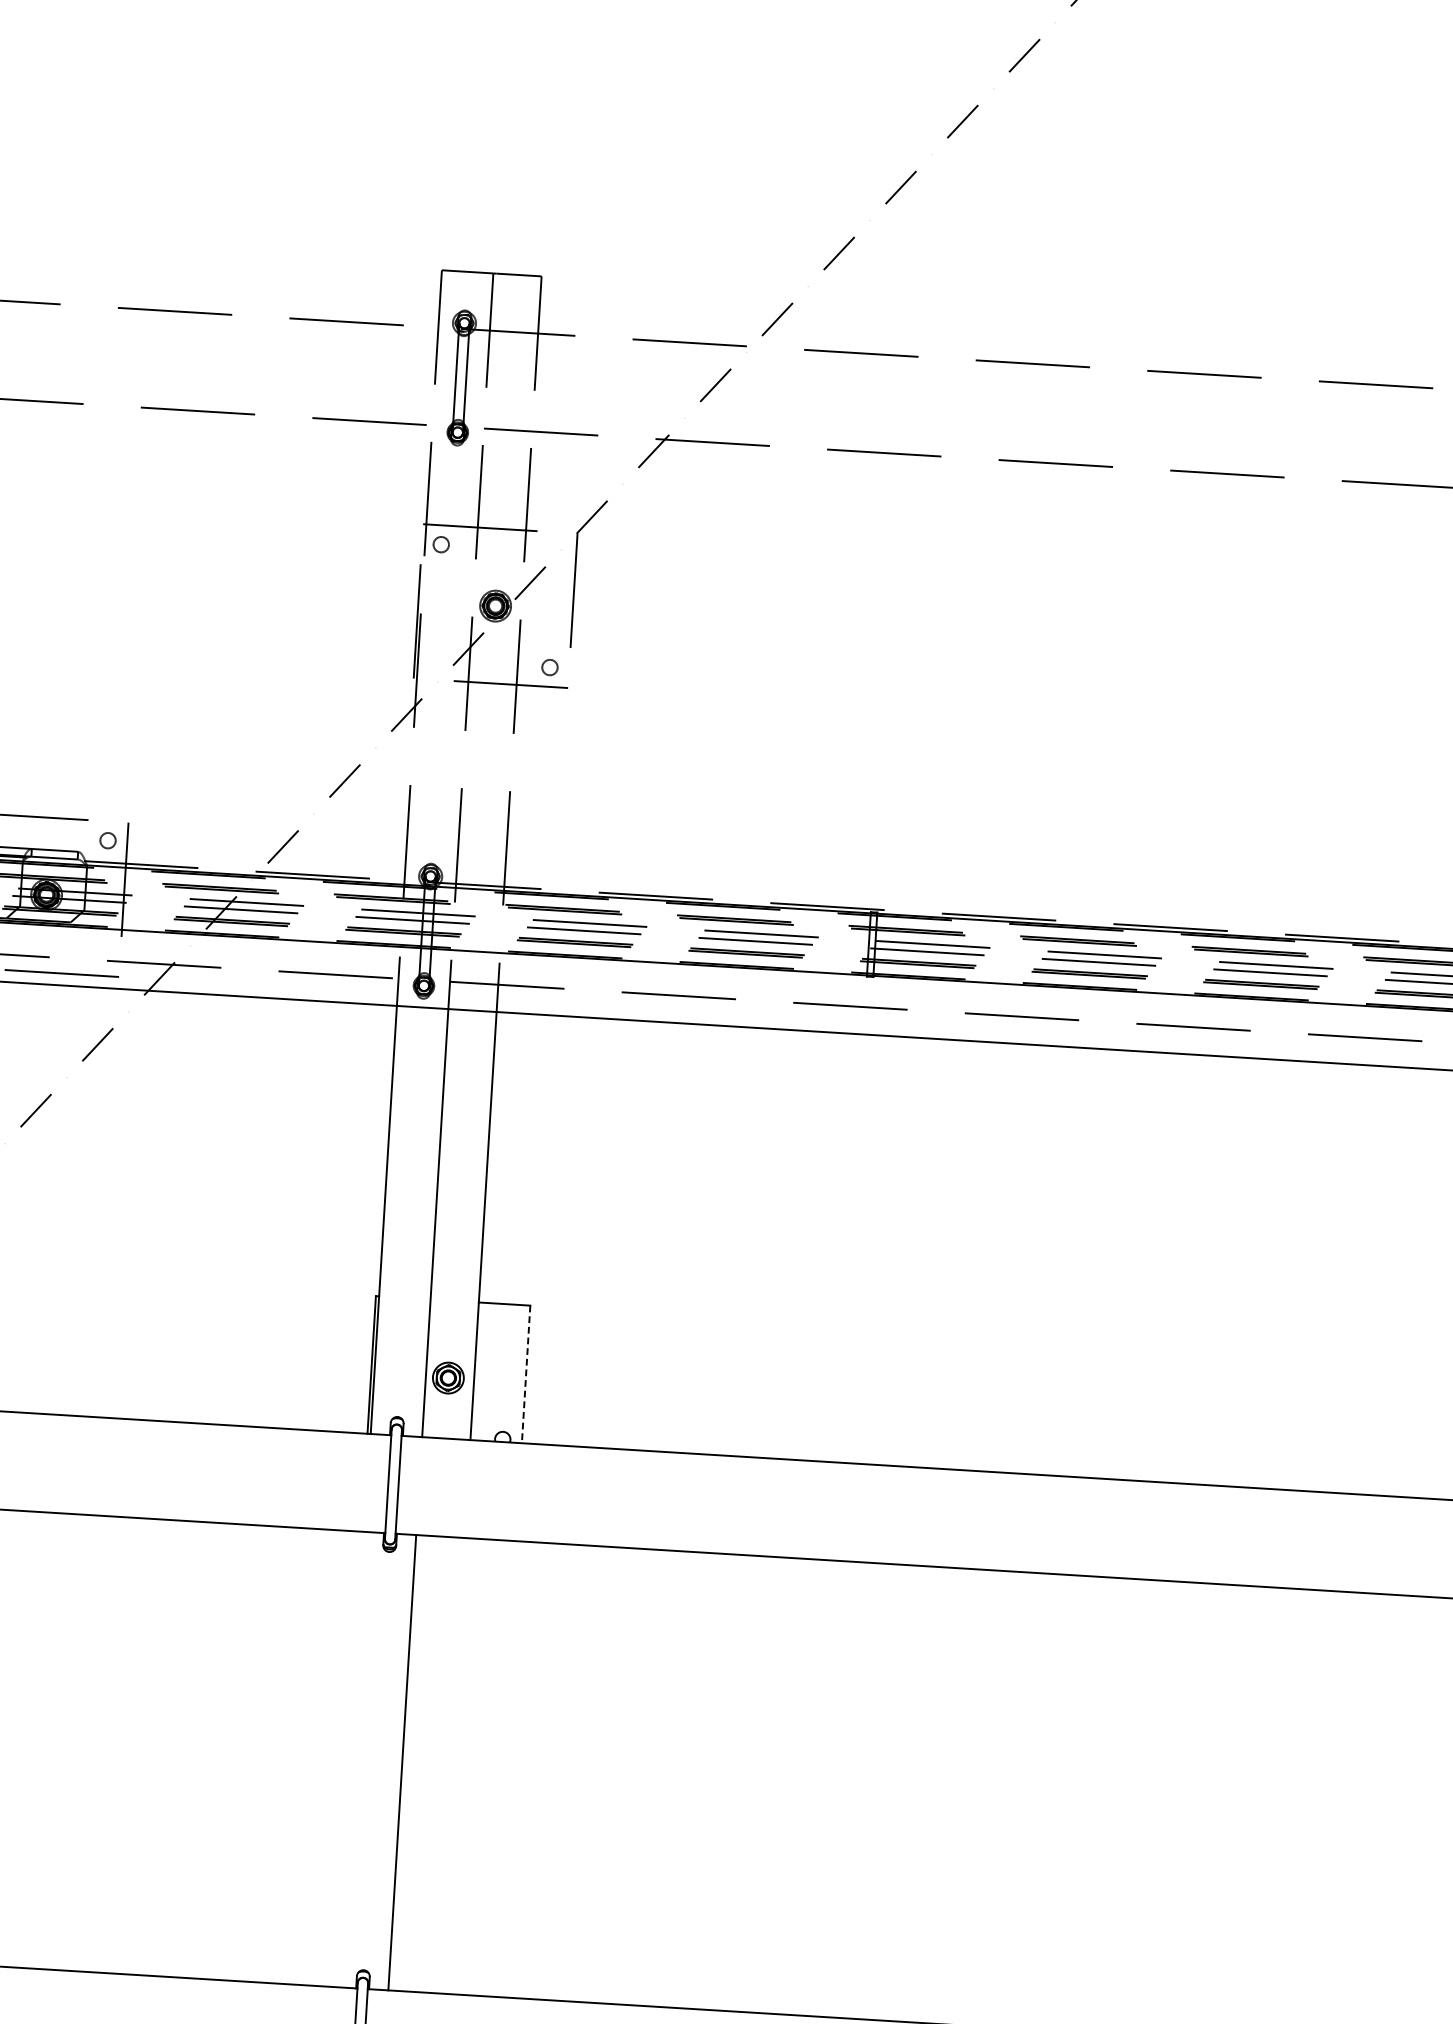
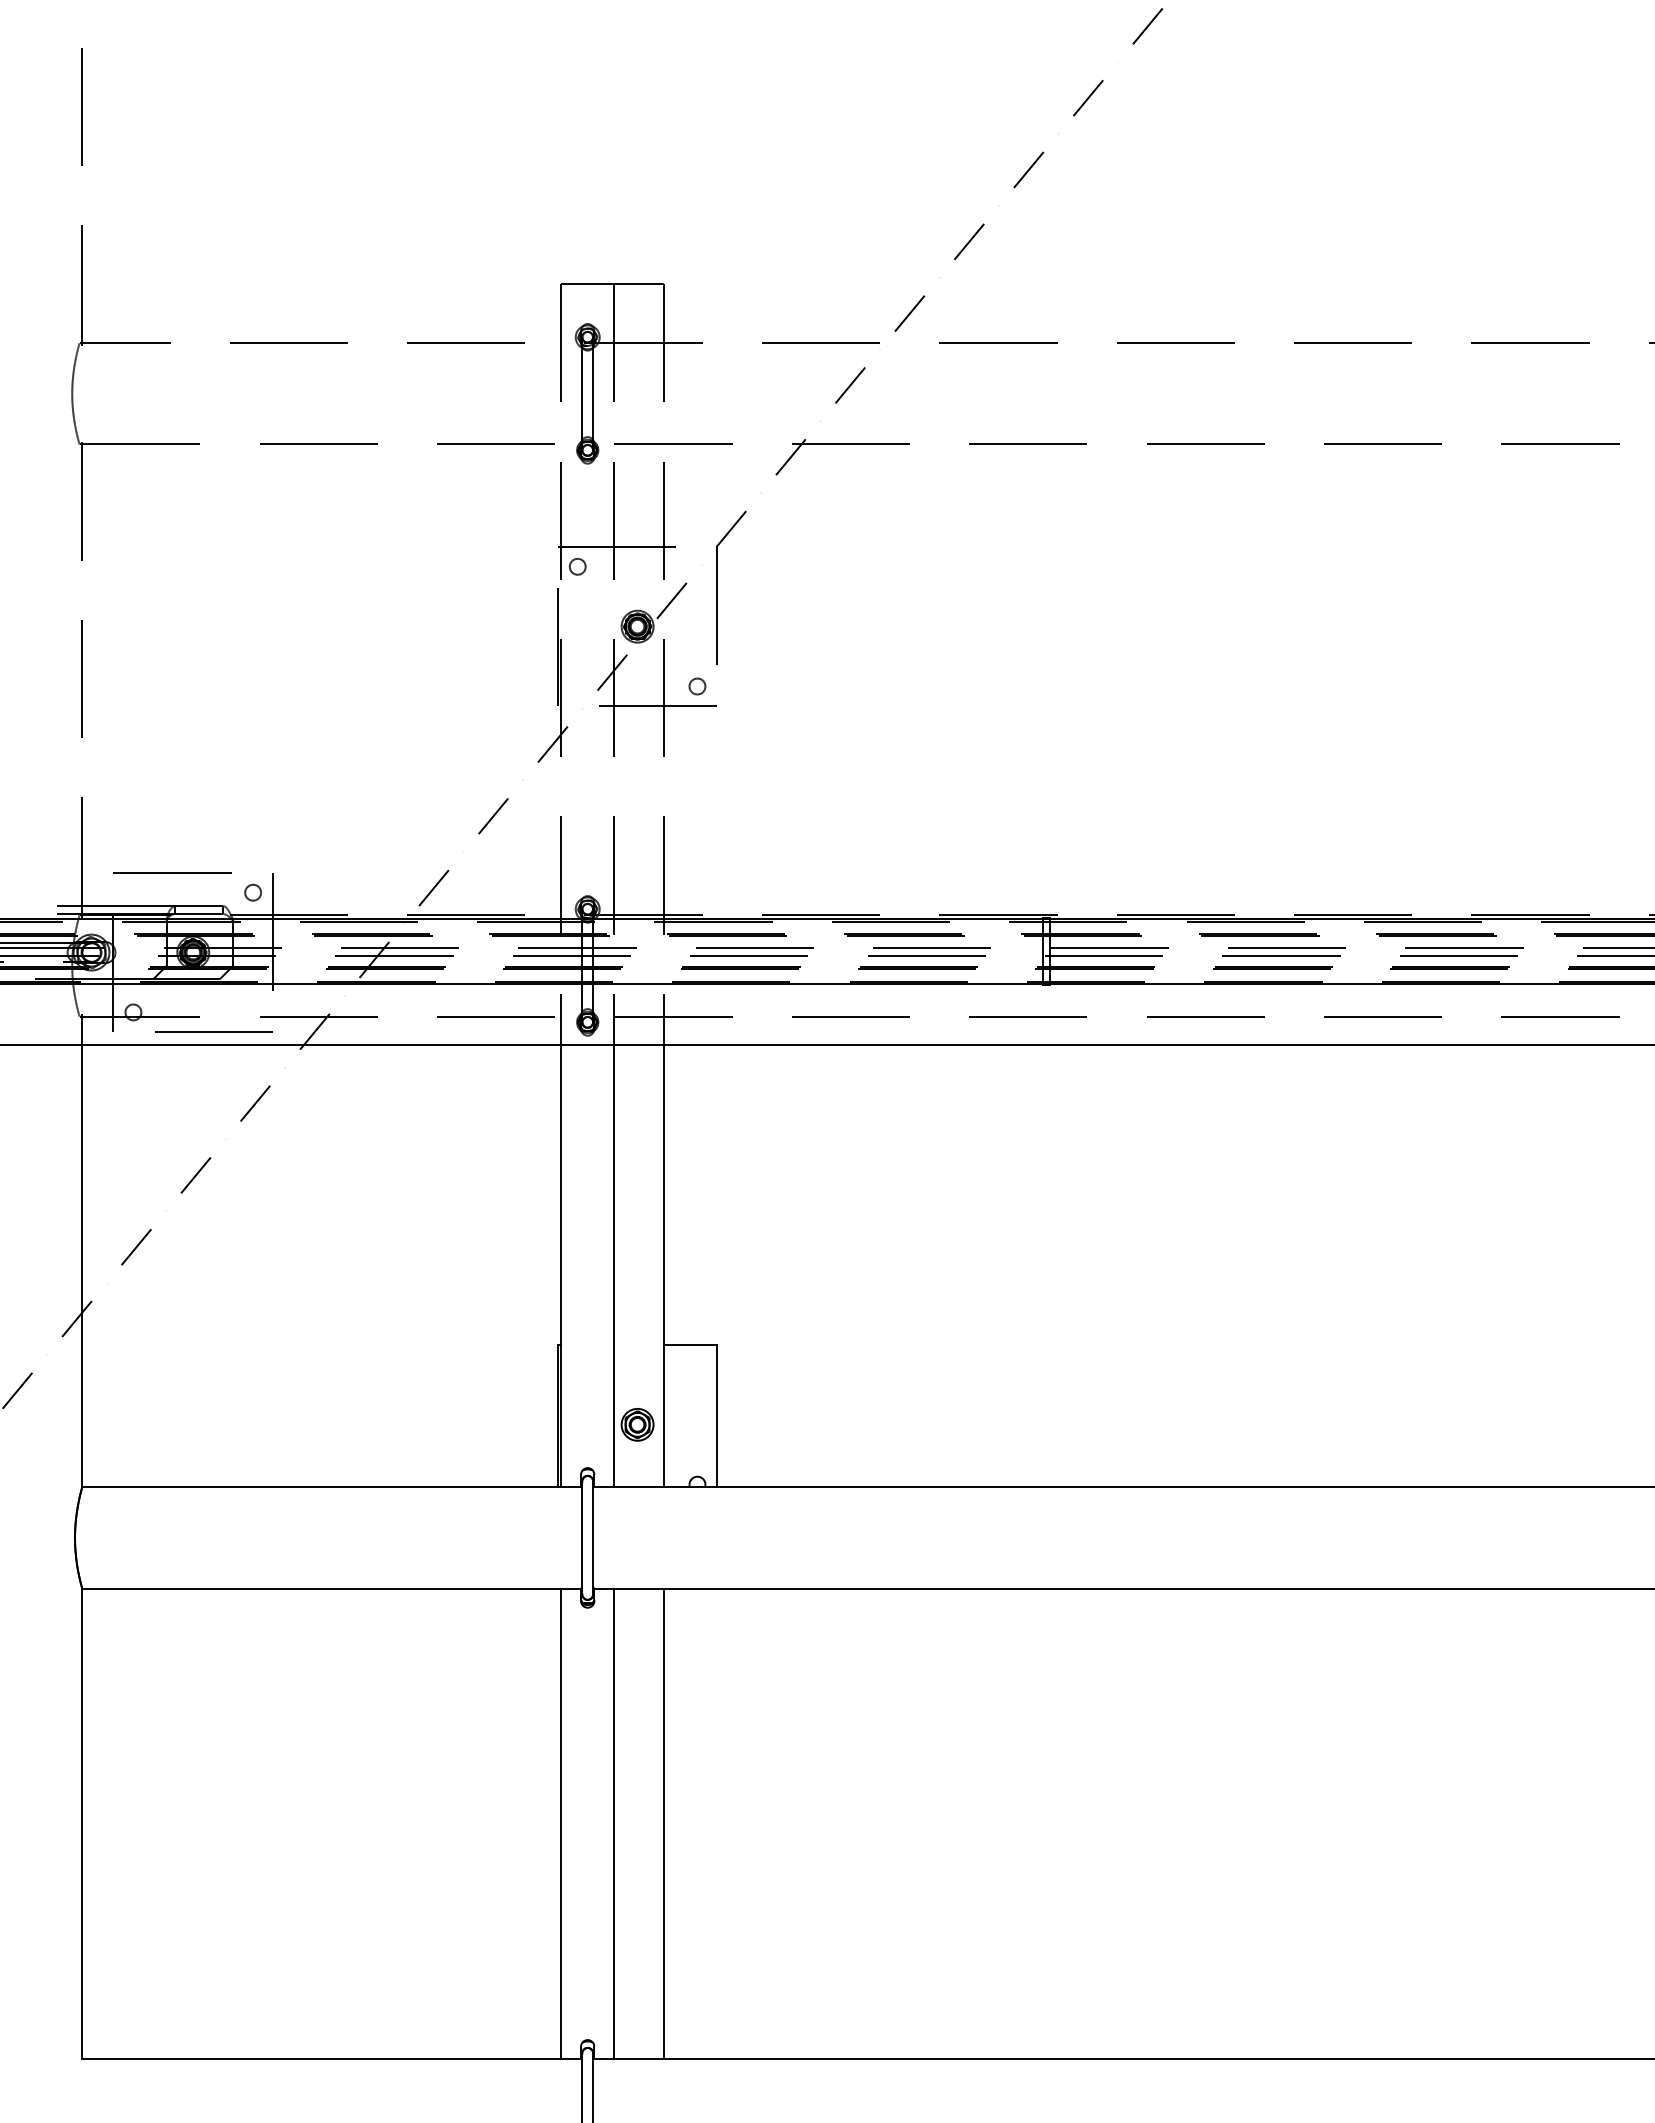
line: (526, 1374) -> (717, 1416), dashed -> solid
line: (351, 1759) -> (561, 1823), added
line: (450, 1765) -> (664, 1823), added

